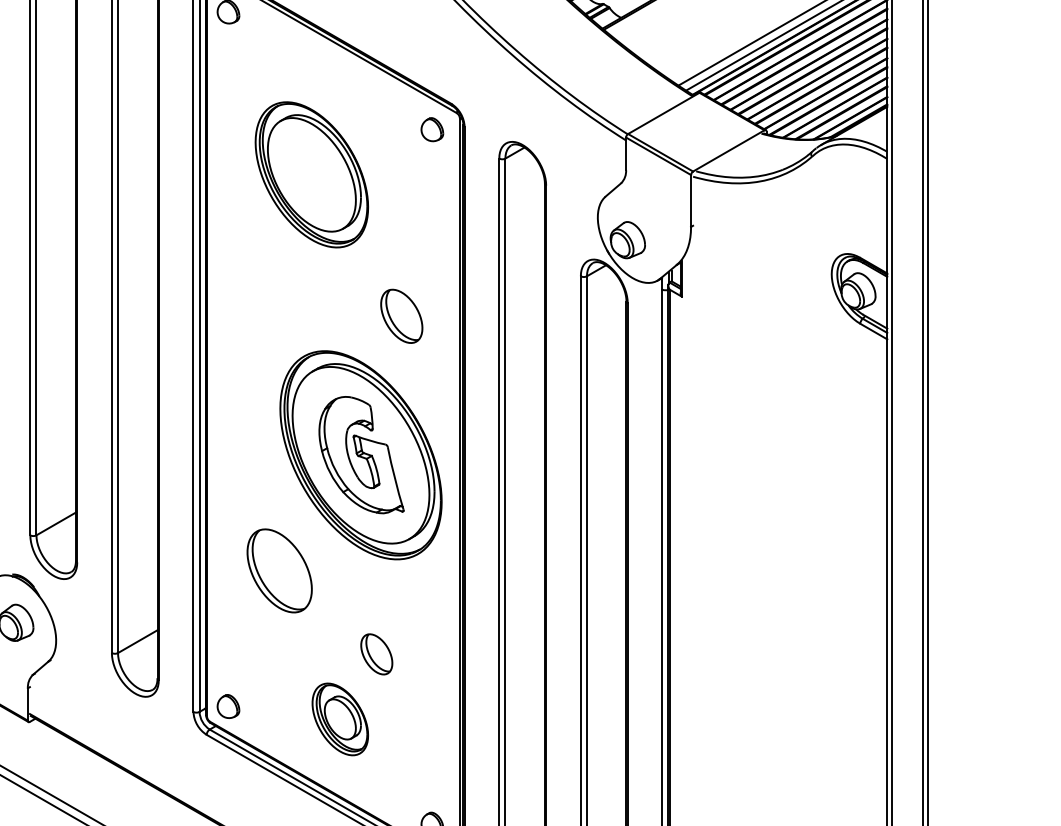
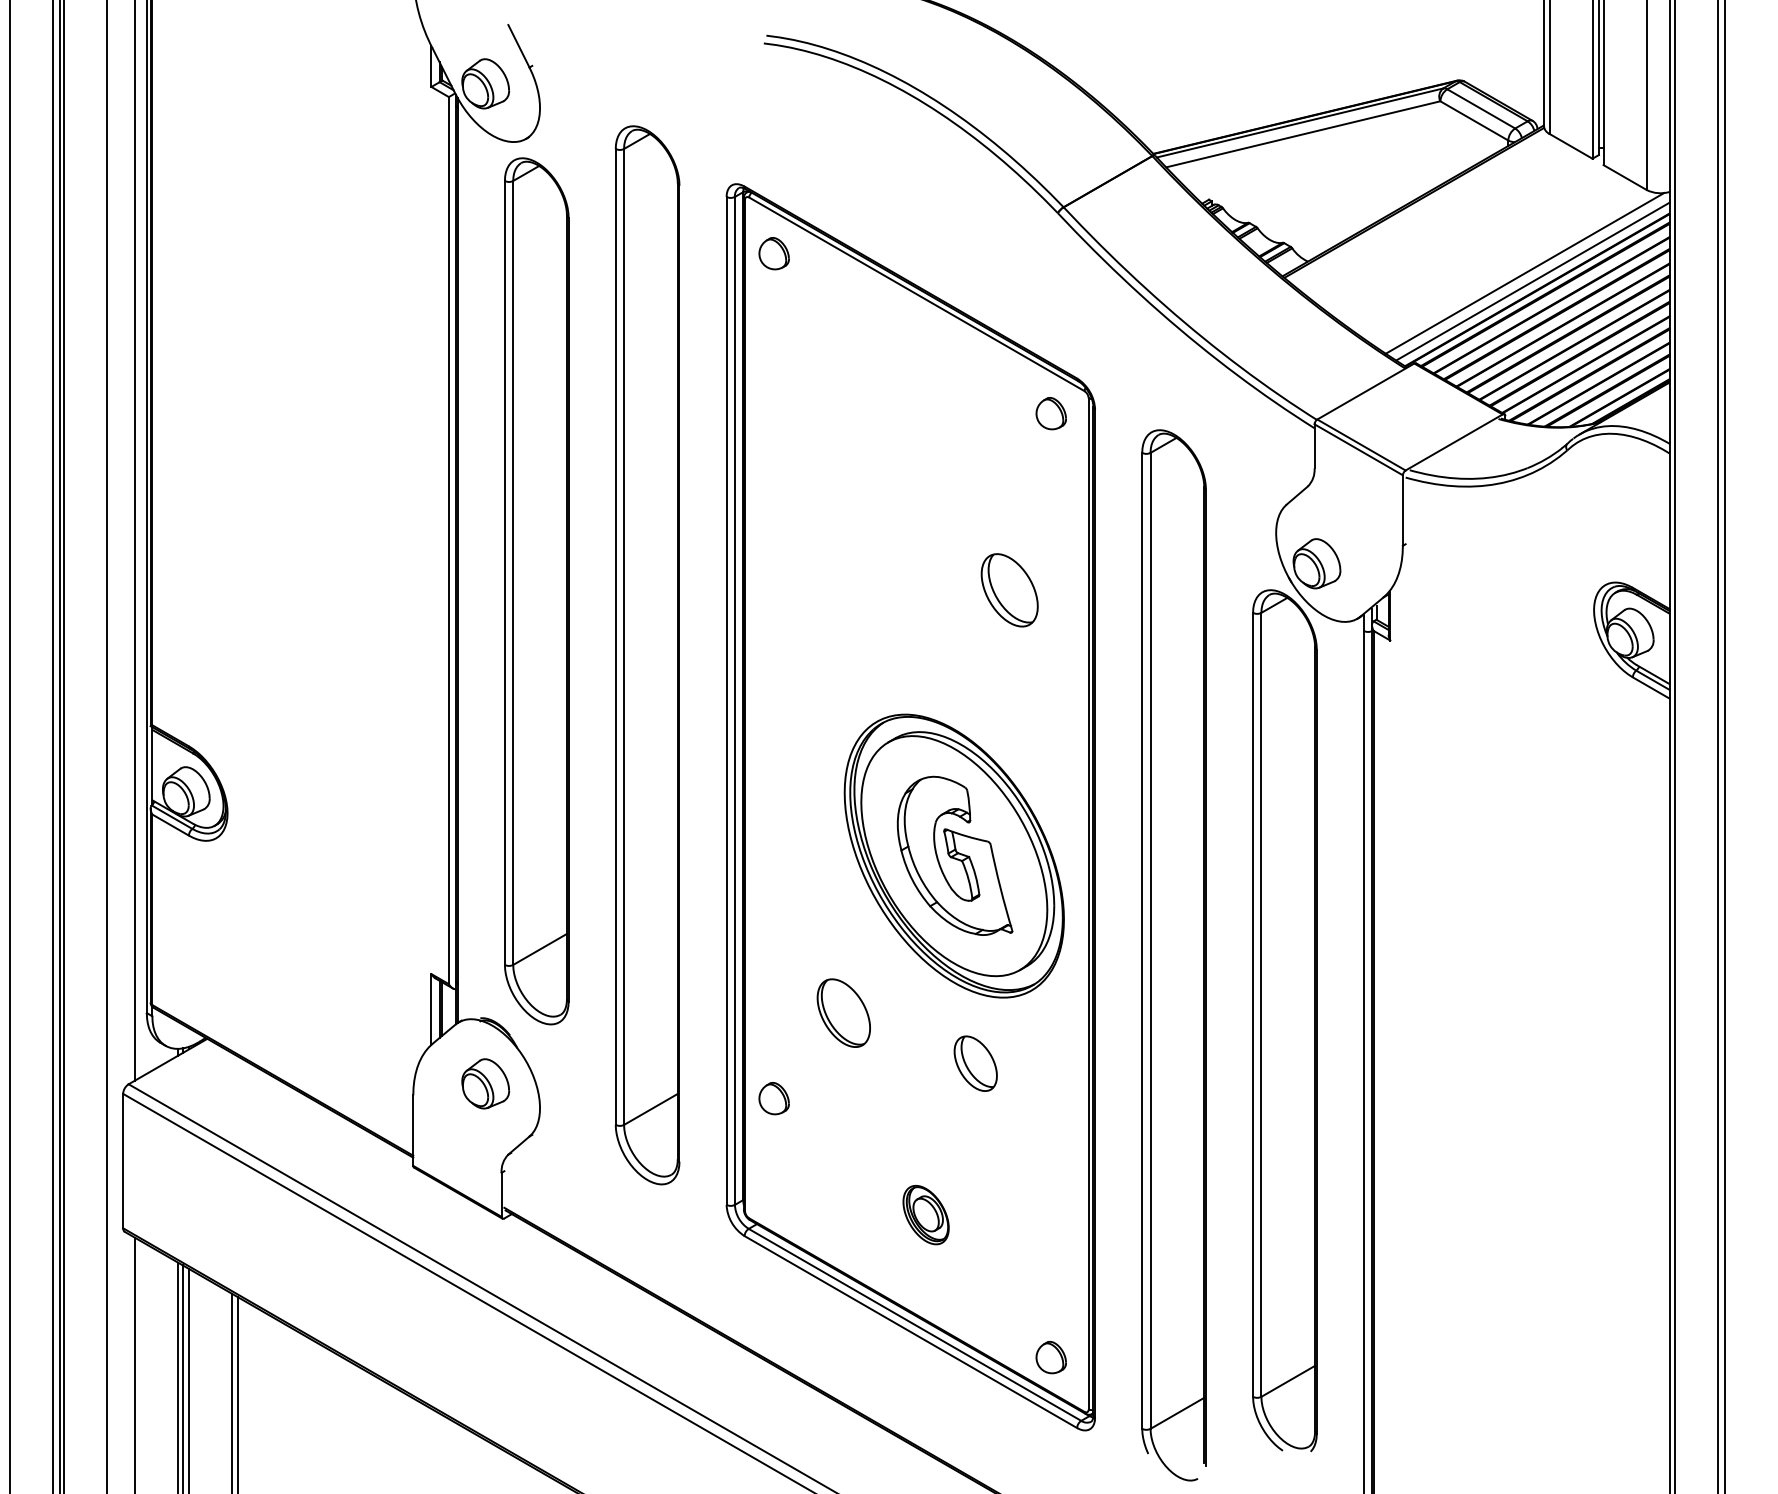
part: (311, 174) -> (887, 474), removed
part: (401, 316) -> (1009, 590), moved
part: (279, 570) -> (843, 1012), size x0.6
part: (376, 654) -> (975, 1063), moved
part: (227, 706) -> (773, 1098), moved
part: (339, 718) -> (925, 1214), size x0.6

